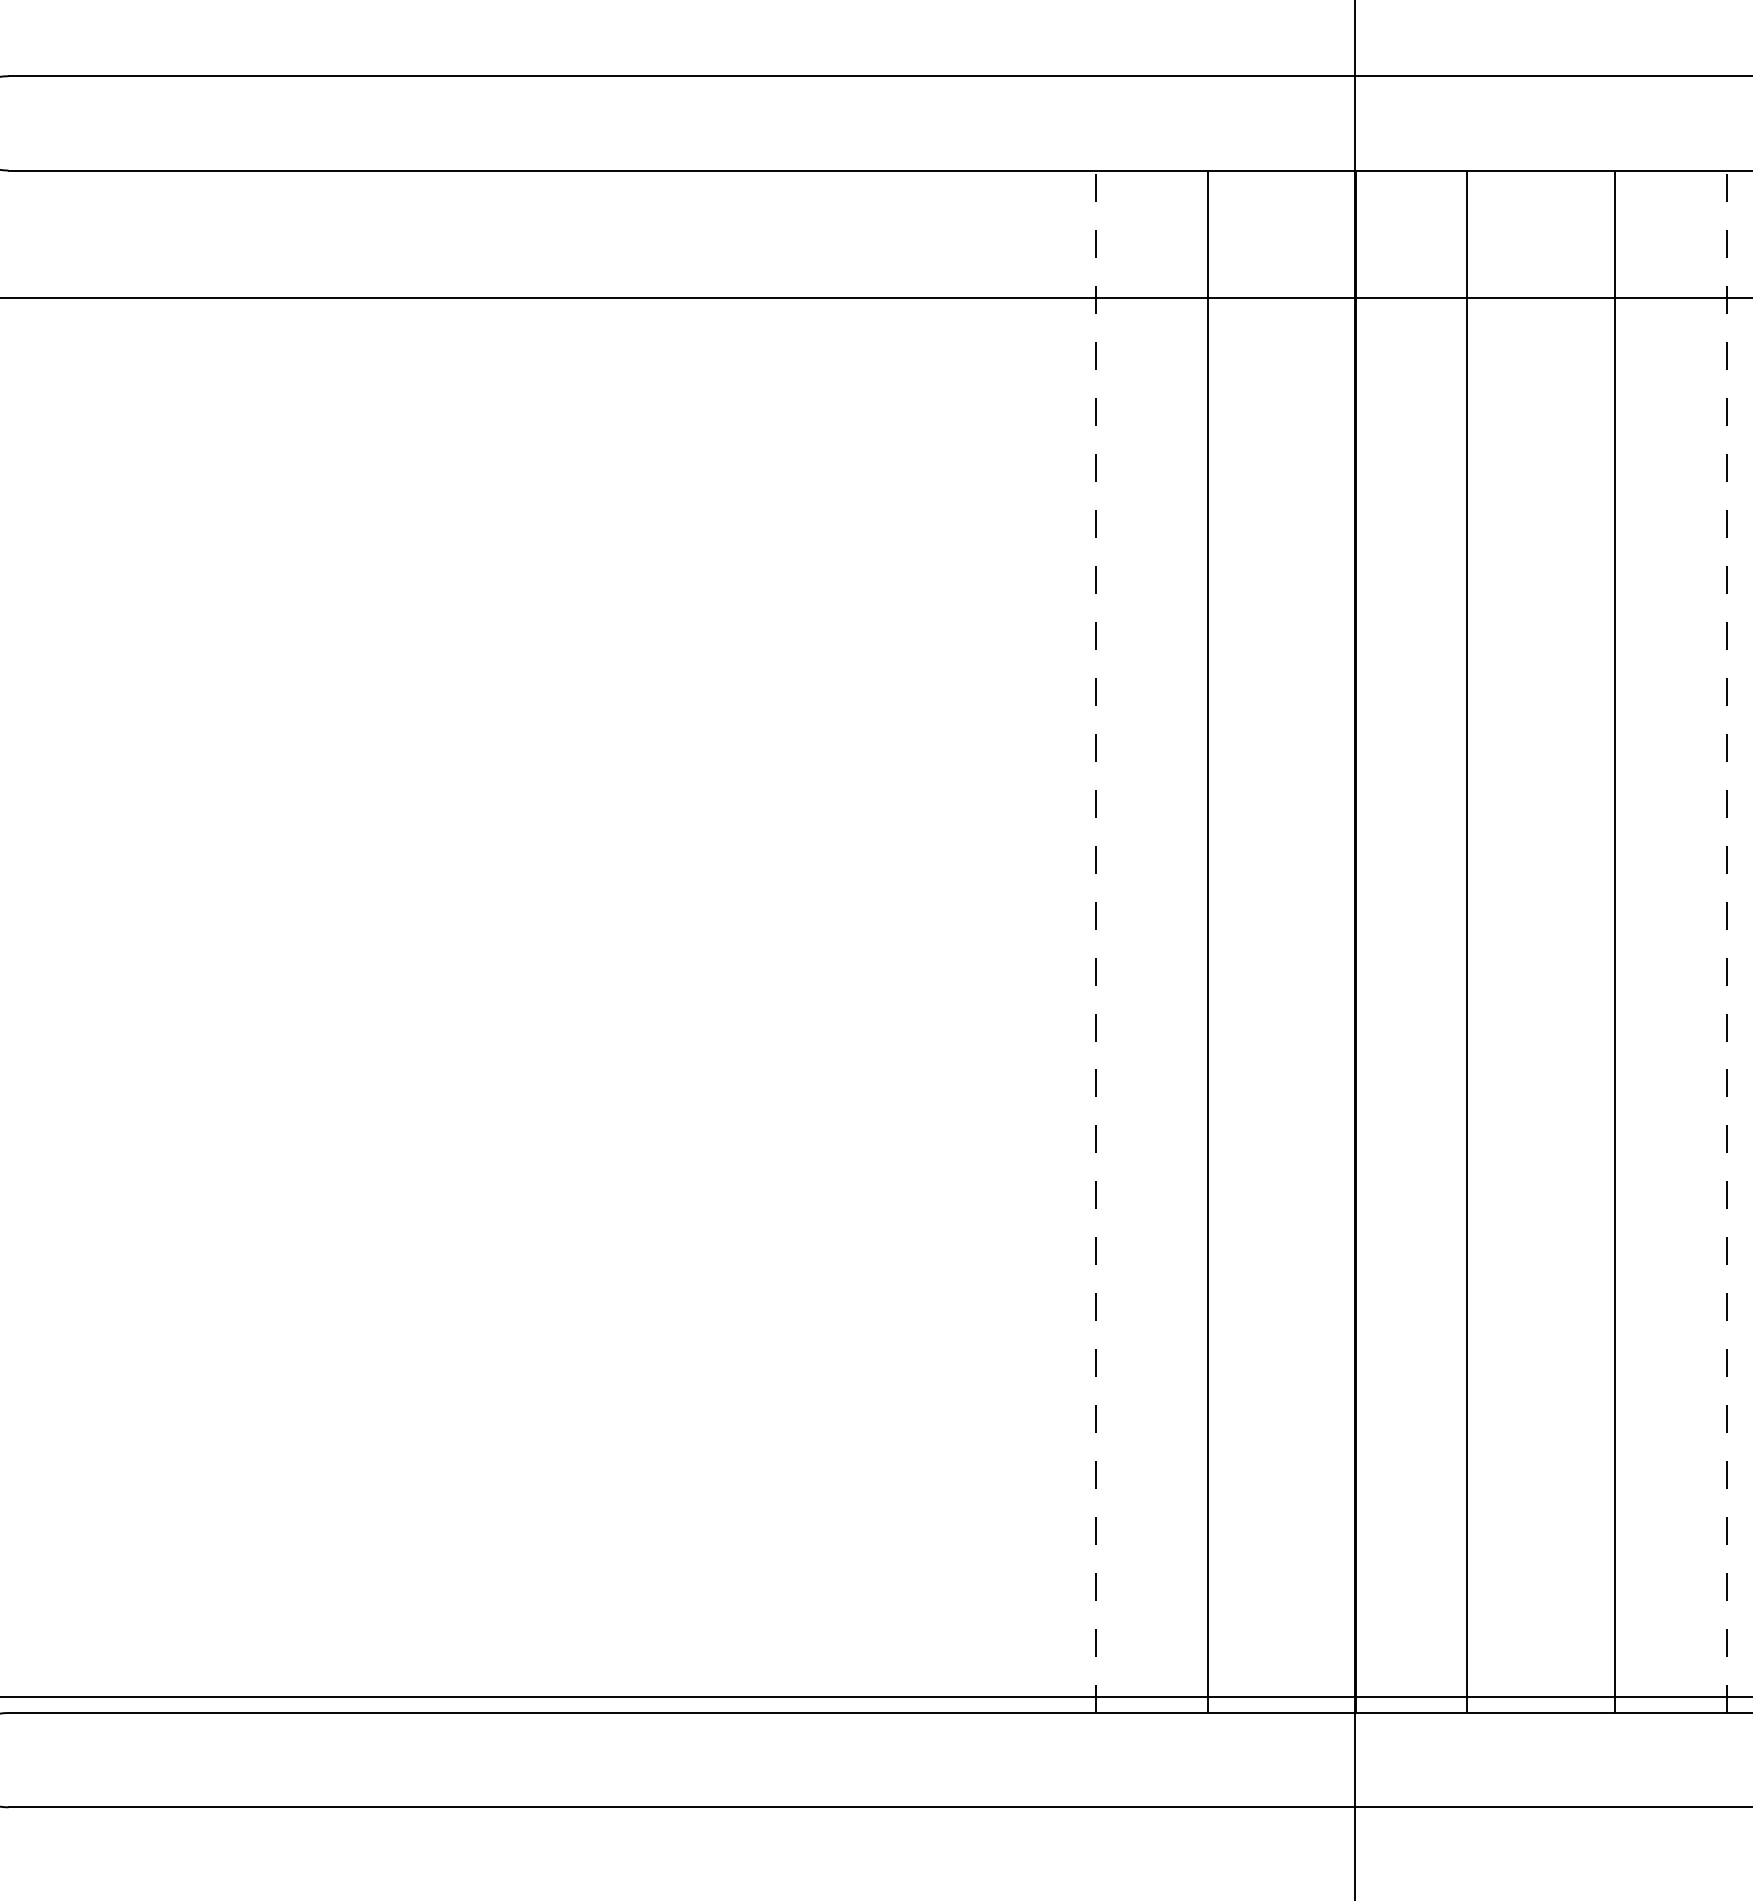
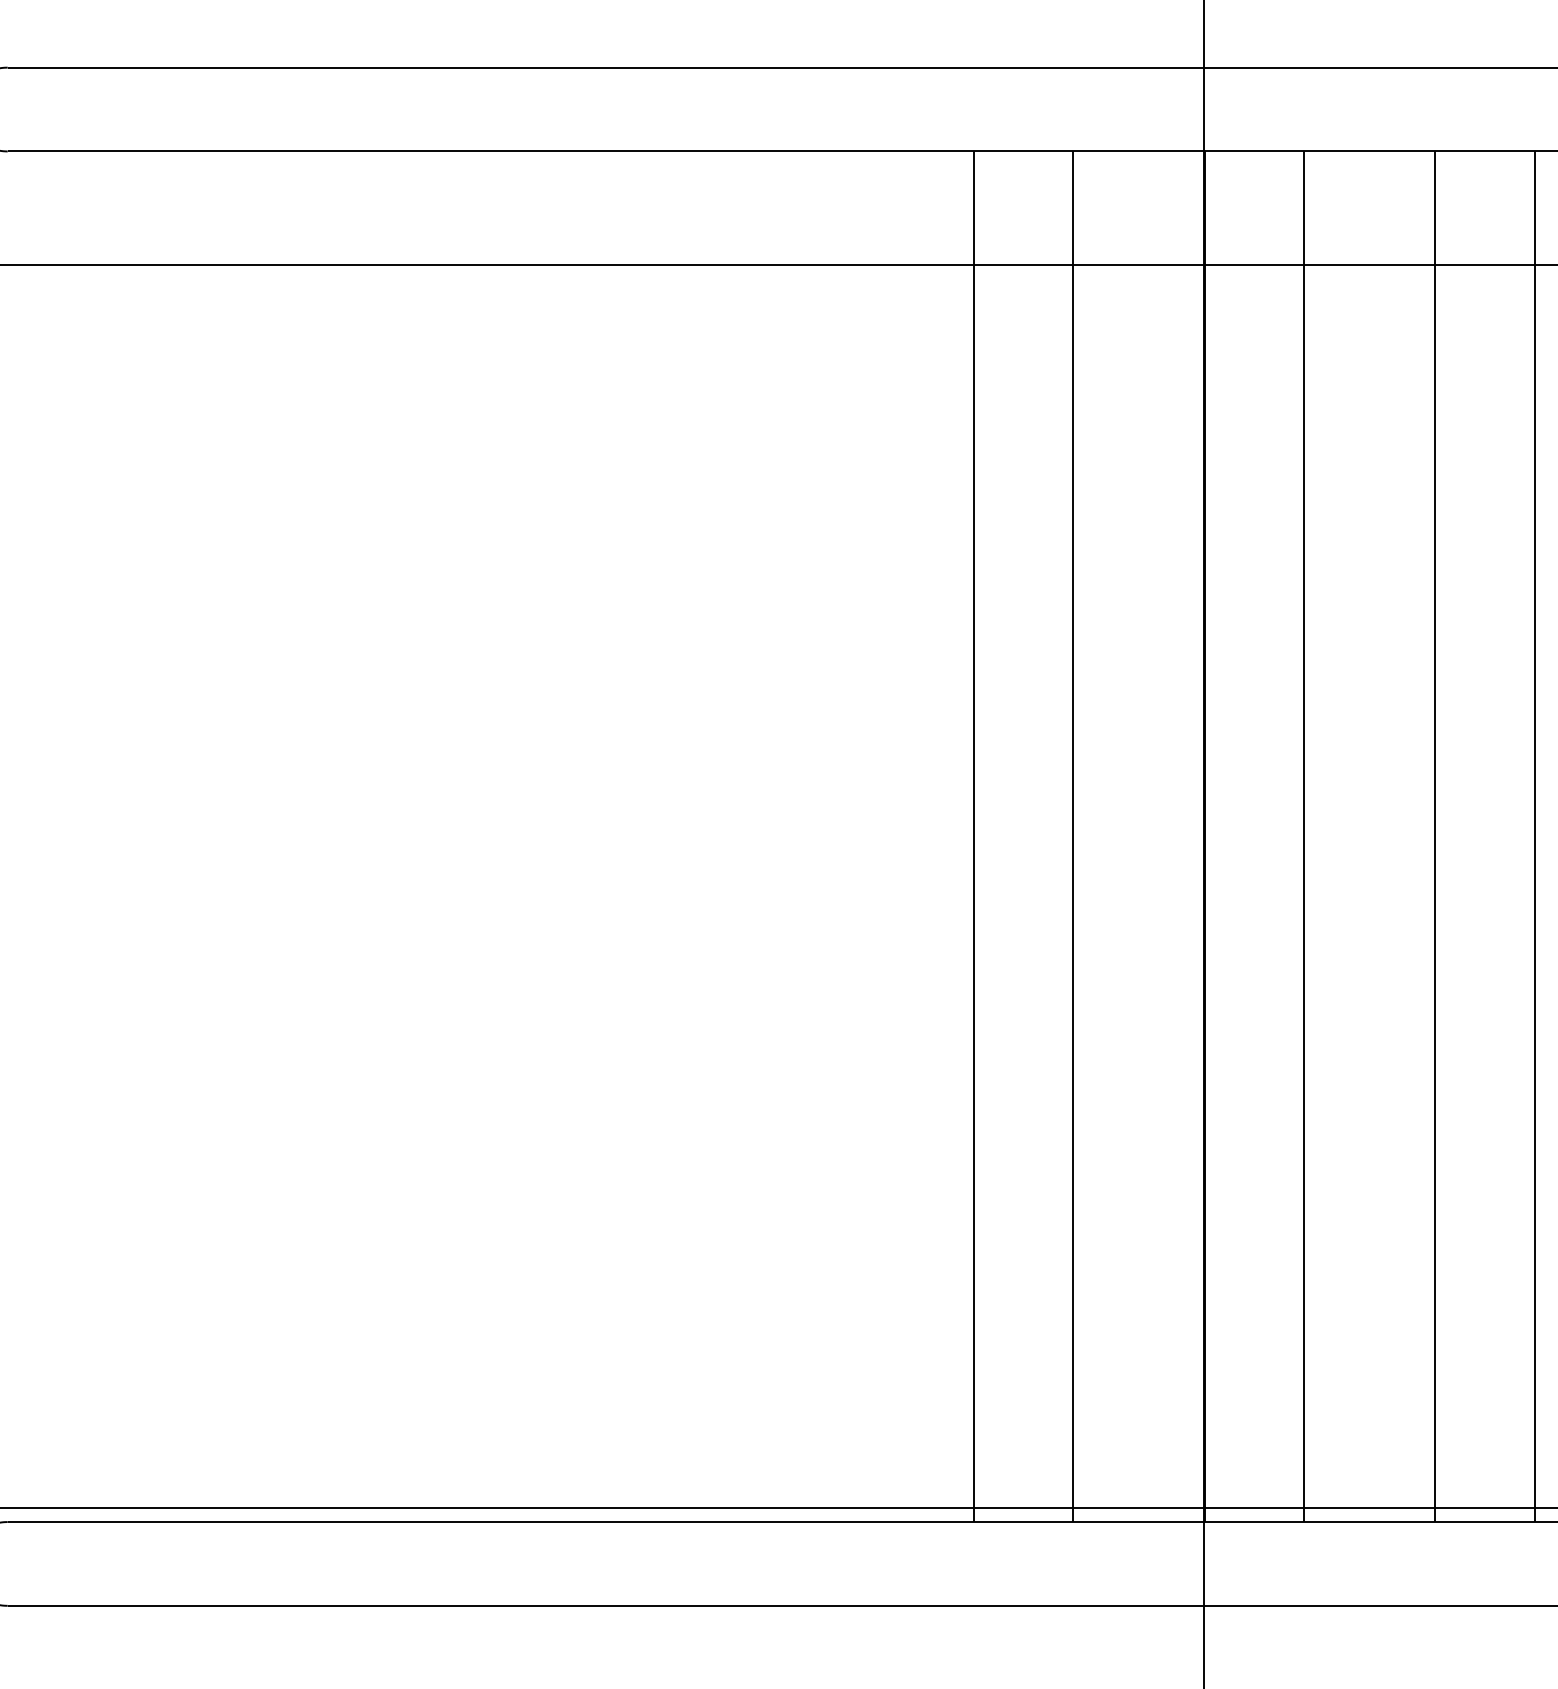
line: (1095, 941) -> (973, 836), dashed -> solid
line: (1726, 941) -> (1534, 836), dashed -> solid

